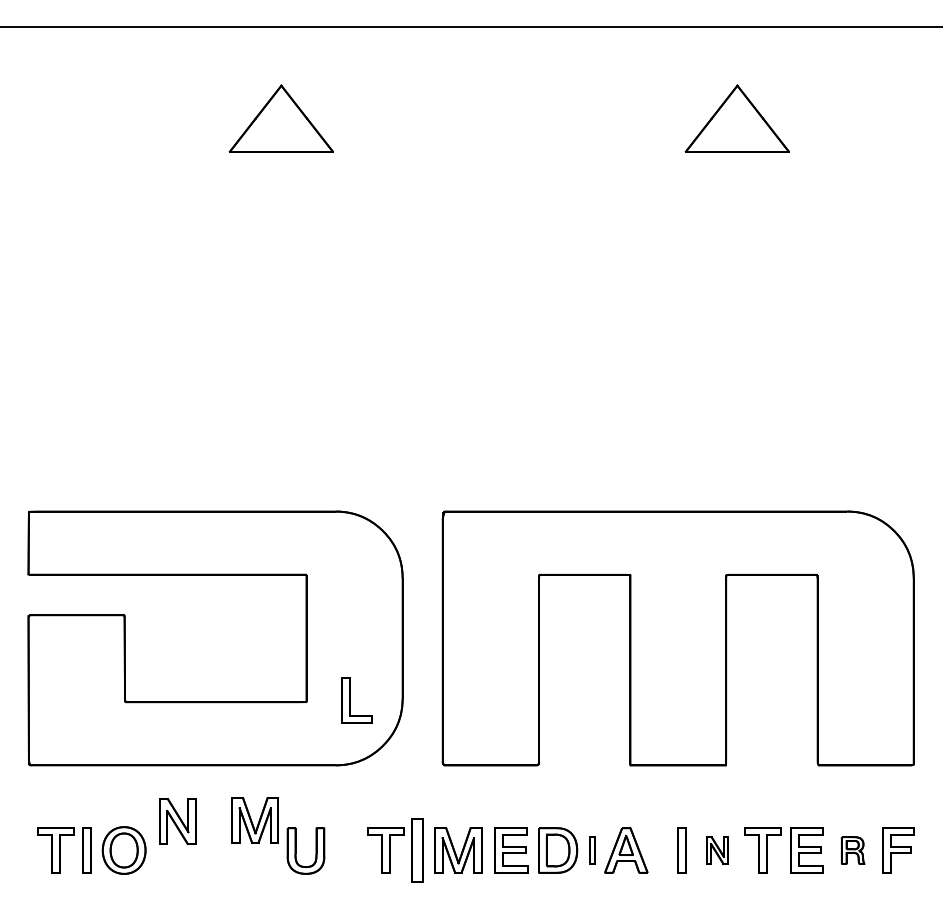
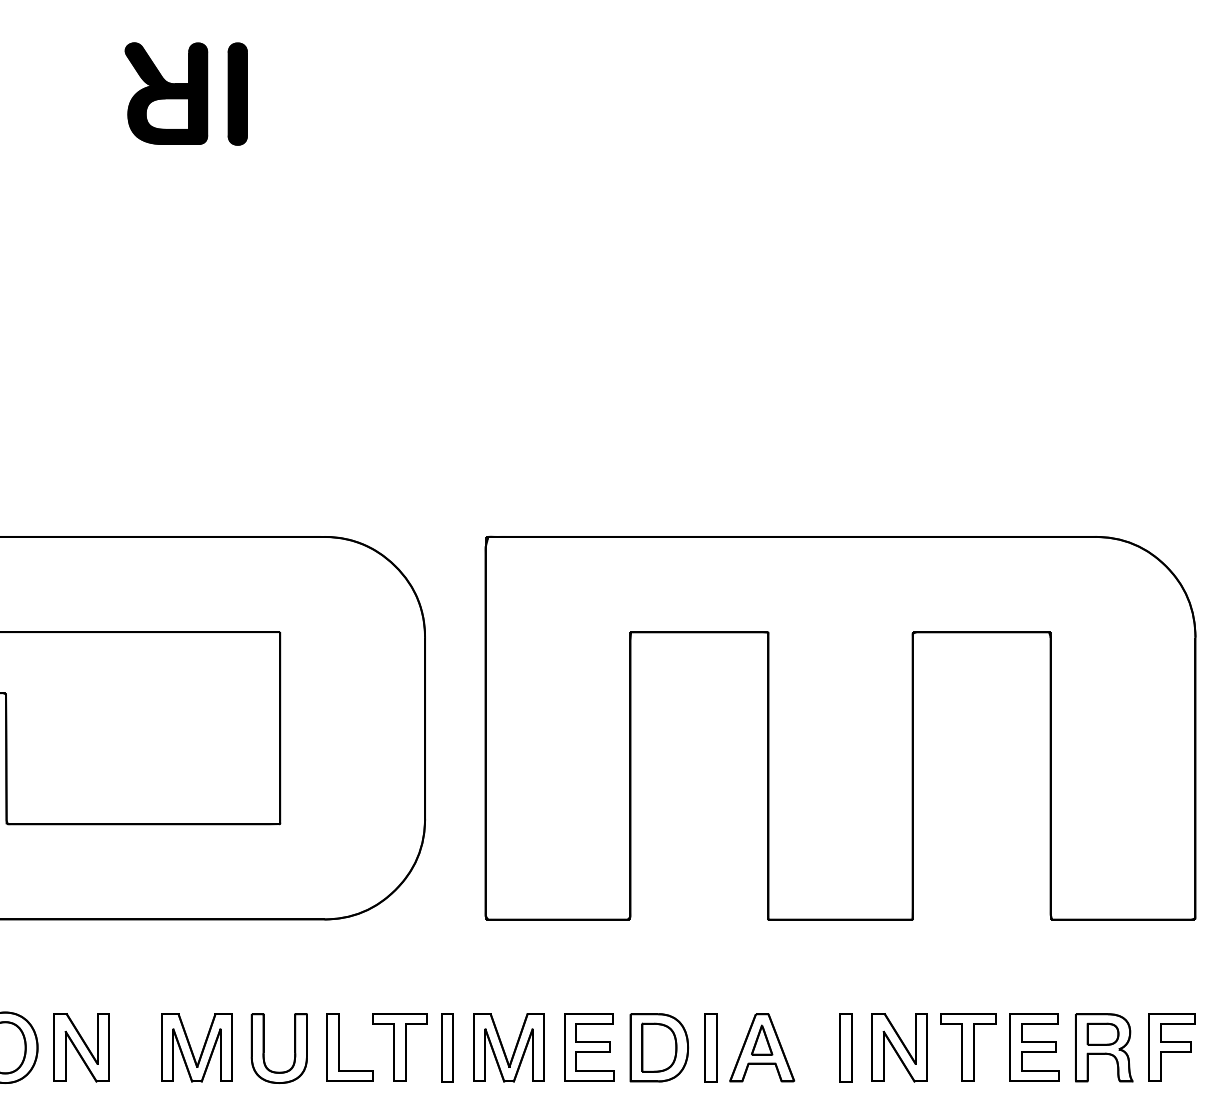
part: (244, 217) -> (186, 93), added
part: (356, 700) -> (349, 1047), moved
part: (254, 820) -> (195, 1047), moved
part: (177, 821) -> (81, 1047), moved
part: (417, 850) -> (447, 1047), size x0.71
part: (591, 850) -> (709, 1047), size x1.67
part: (717, 850) -> (899, 1047), size x1.67
part: (852, 850) -> (1103, 1047), size x1.67

